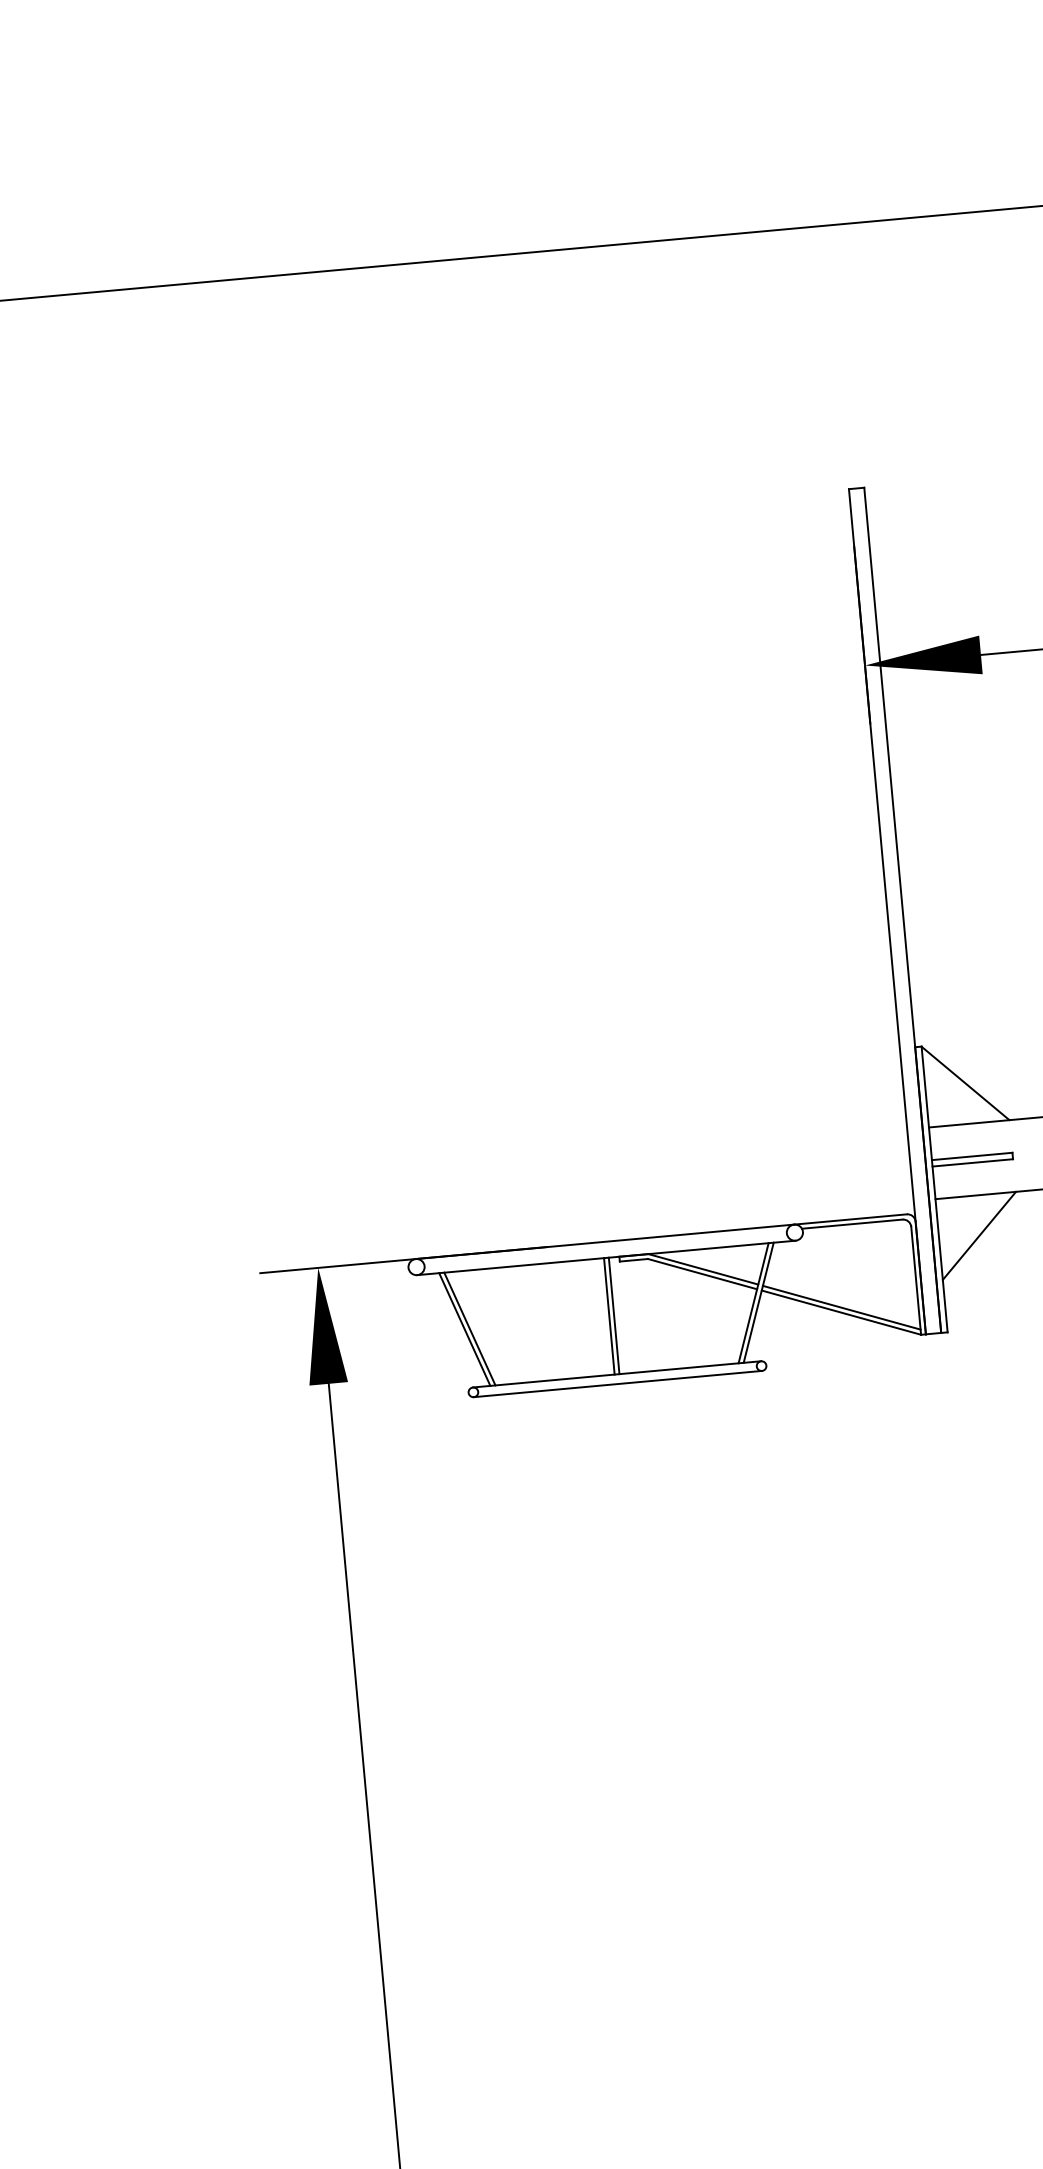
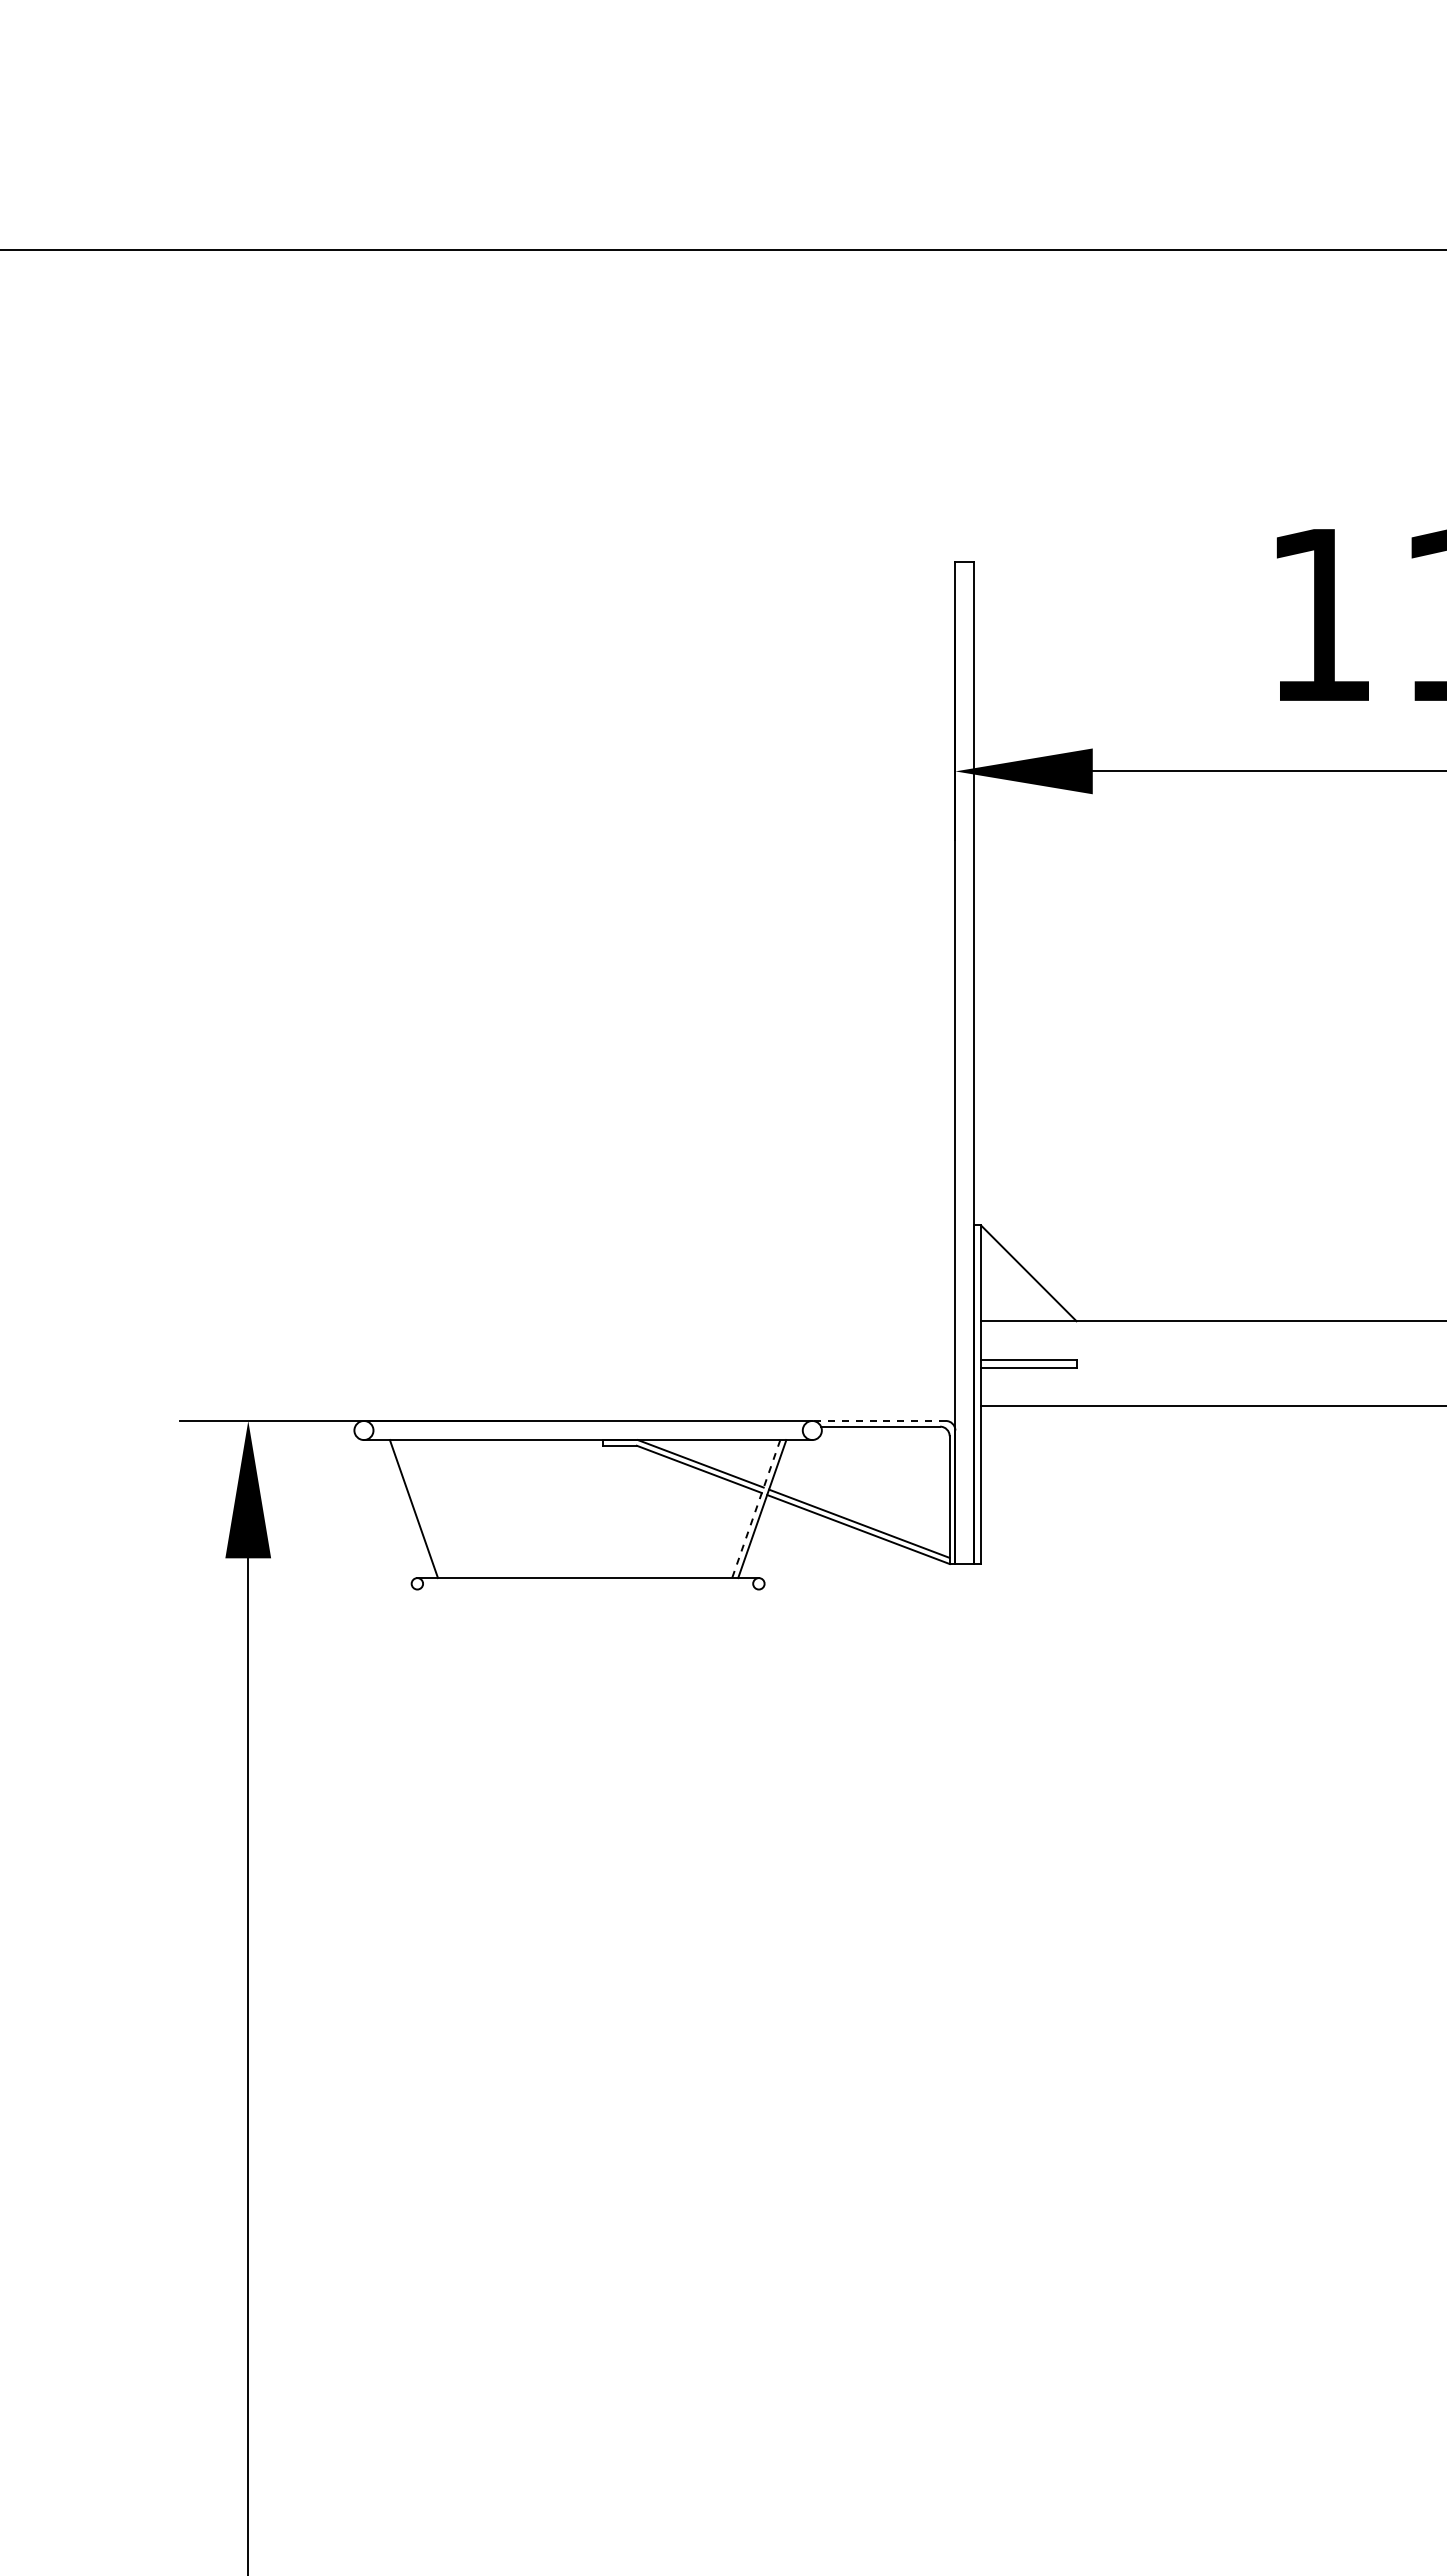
line: (850, 1219) -> (879, 1420), solid -> dashed
line: (979, 1235) -> (1028, 1453), removed
line: (753, 1303) -> (756, 1509), solid -> dashed
line: (609, 1316) -> (585, 1509), removed
line: (613, 1316) -> (590, 1509), removed
line: (469, 1329) -> (419, 1509), removed
line: (617, 1384) -> (587, 1589), removed

